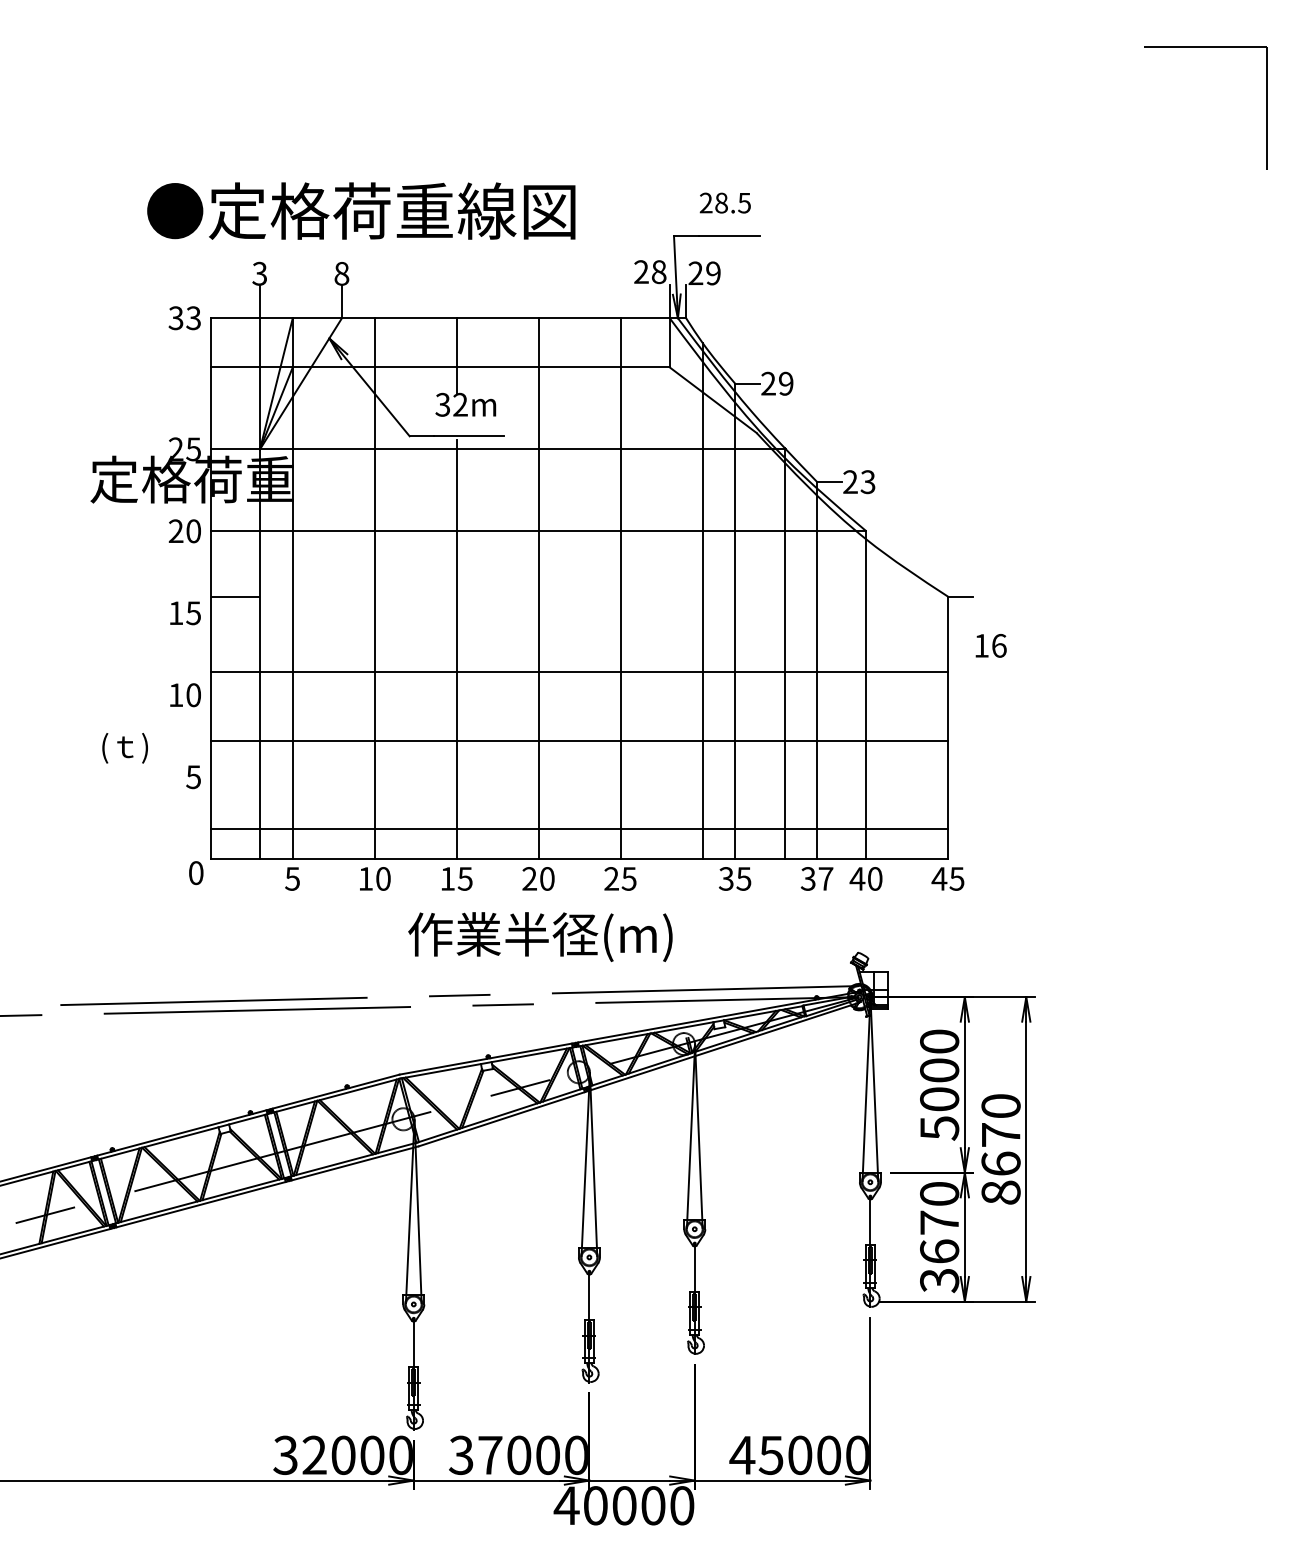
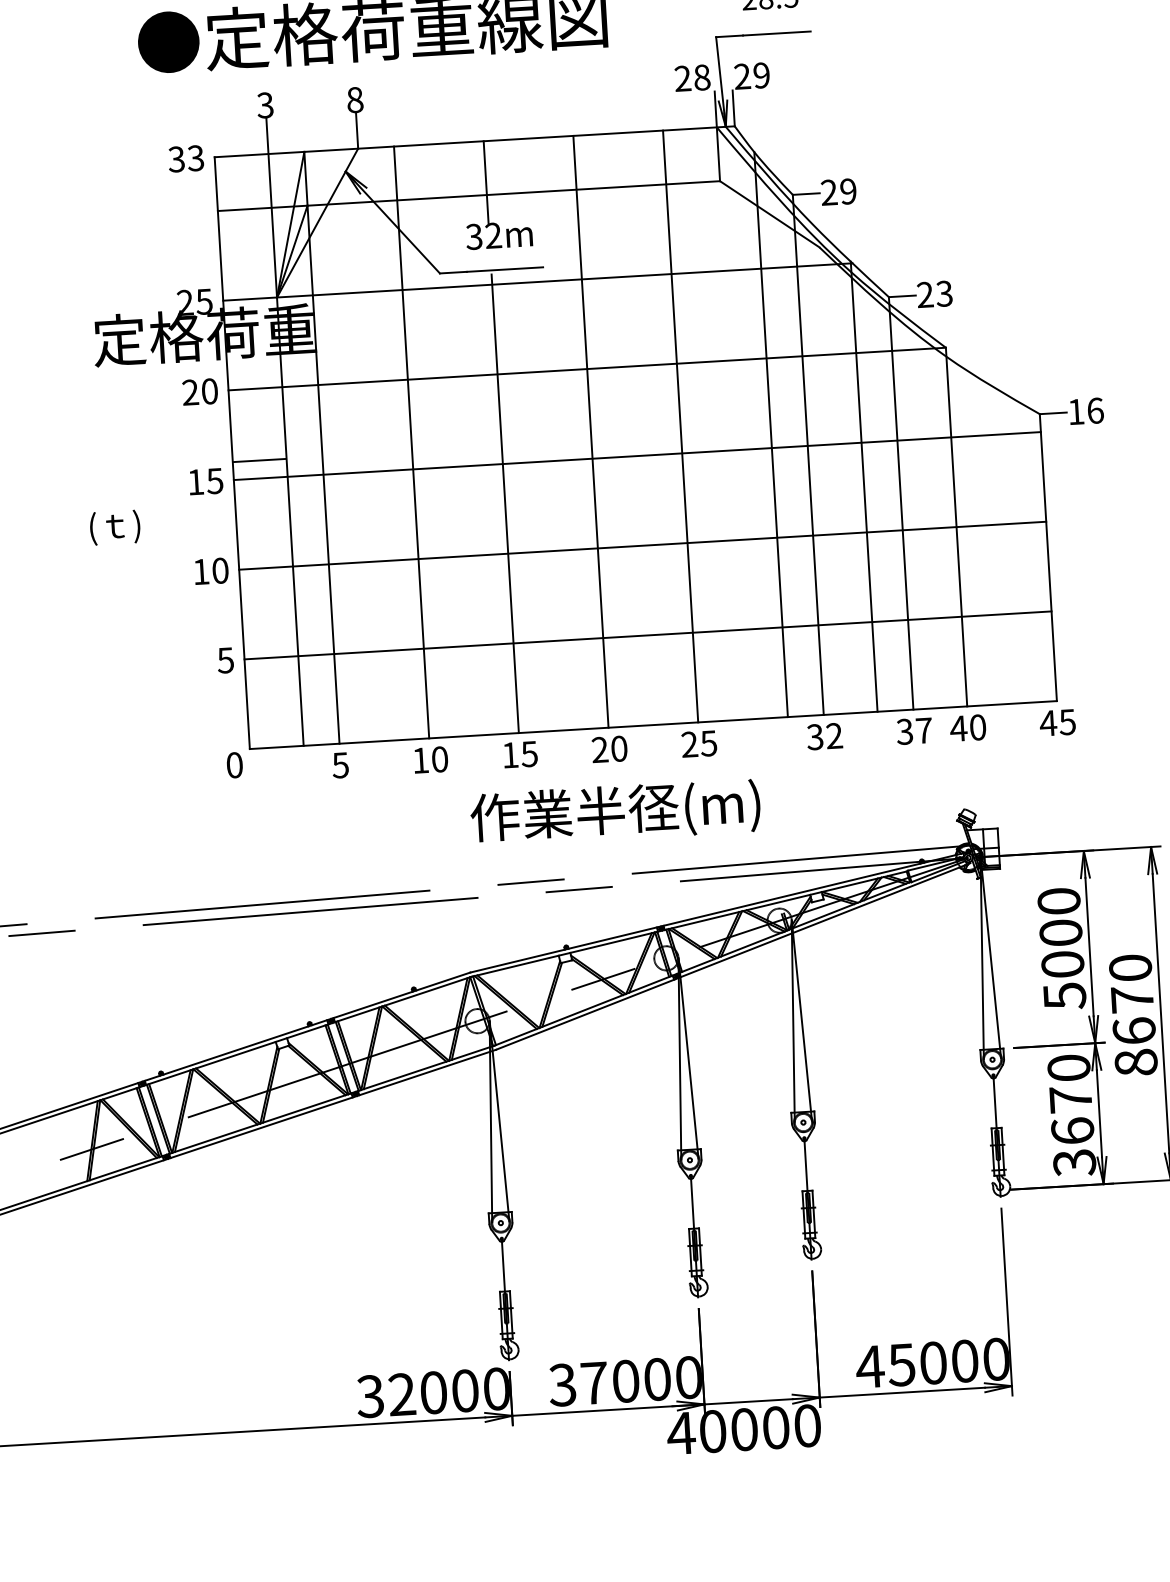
text: (990, 645) -> (1085, 410), moved
line: (579, 672) -> (637, 456), moved
line: (579, 741) -> (642, 546), moved
text: (124, 748) -> (114, 527), moved
line: (579, 829) -> (647, 635), moved
text: (743, 878) -> (833, 735), 35 -> 32

